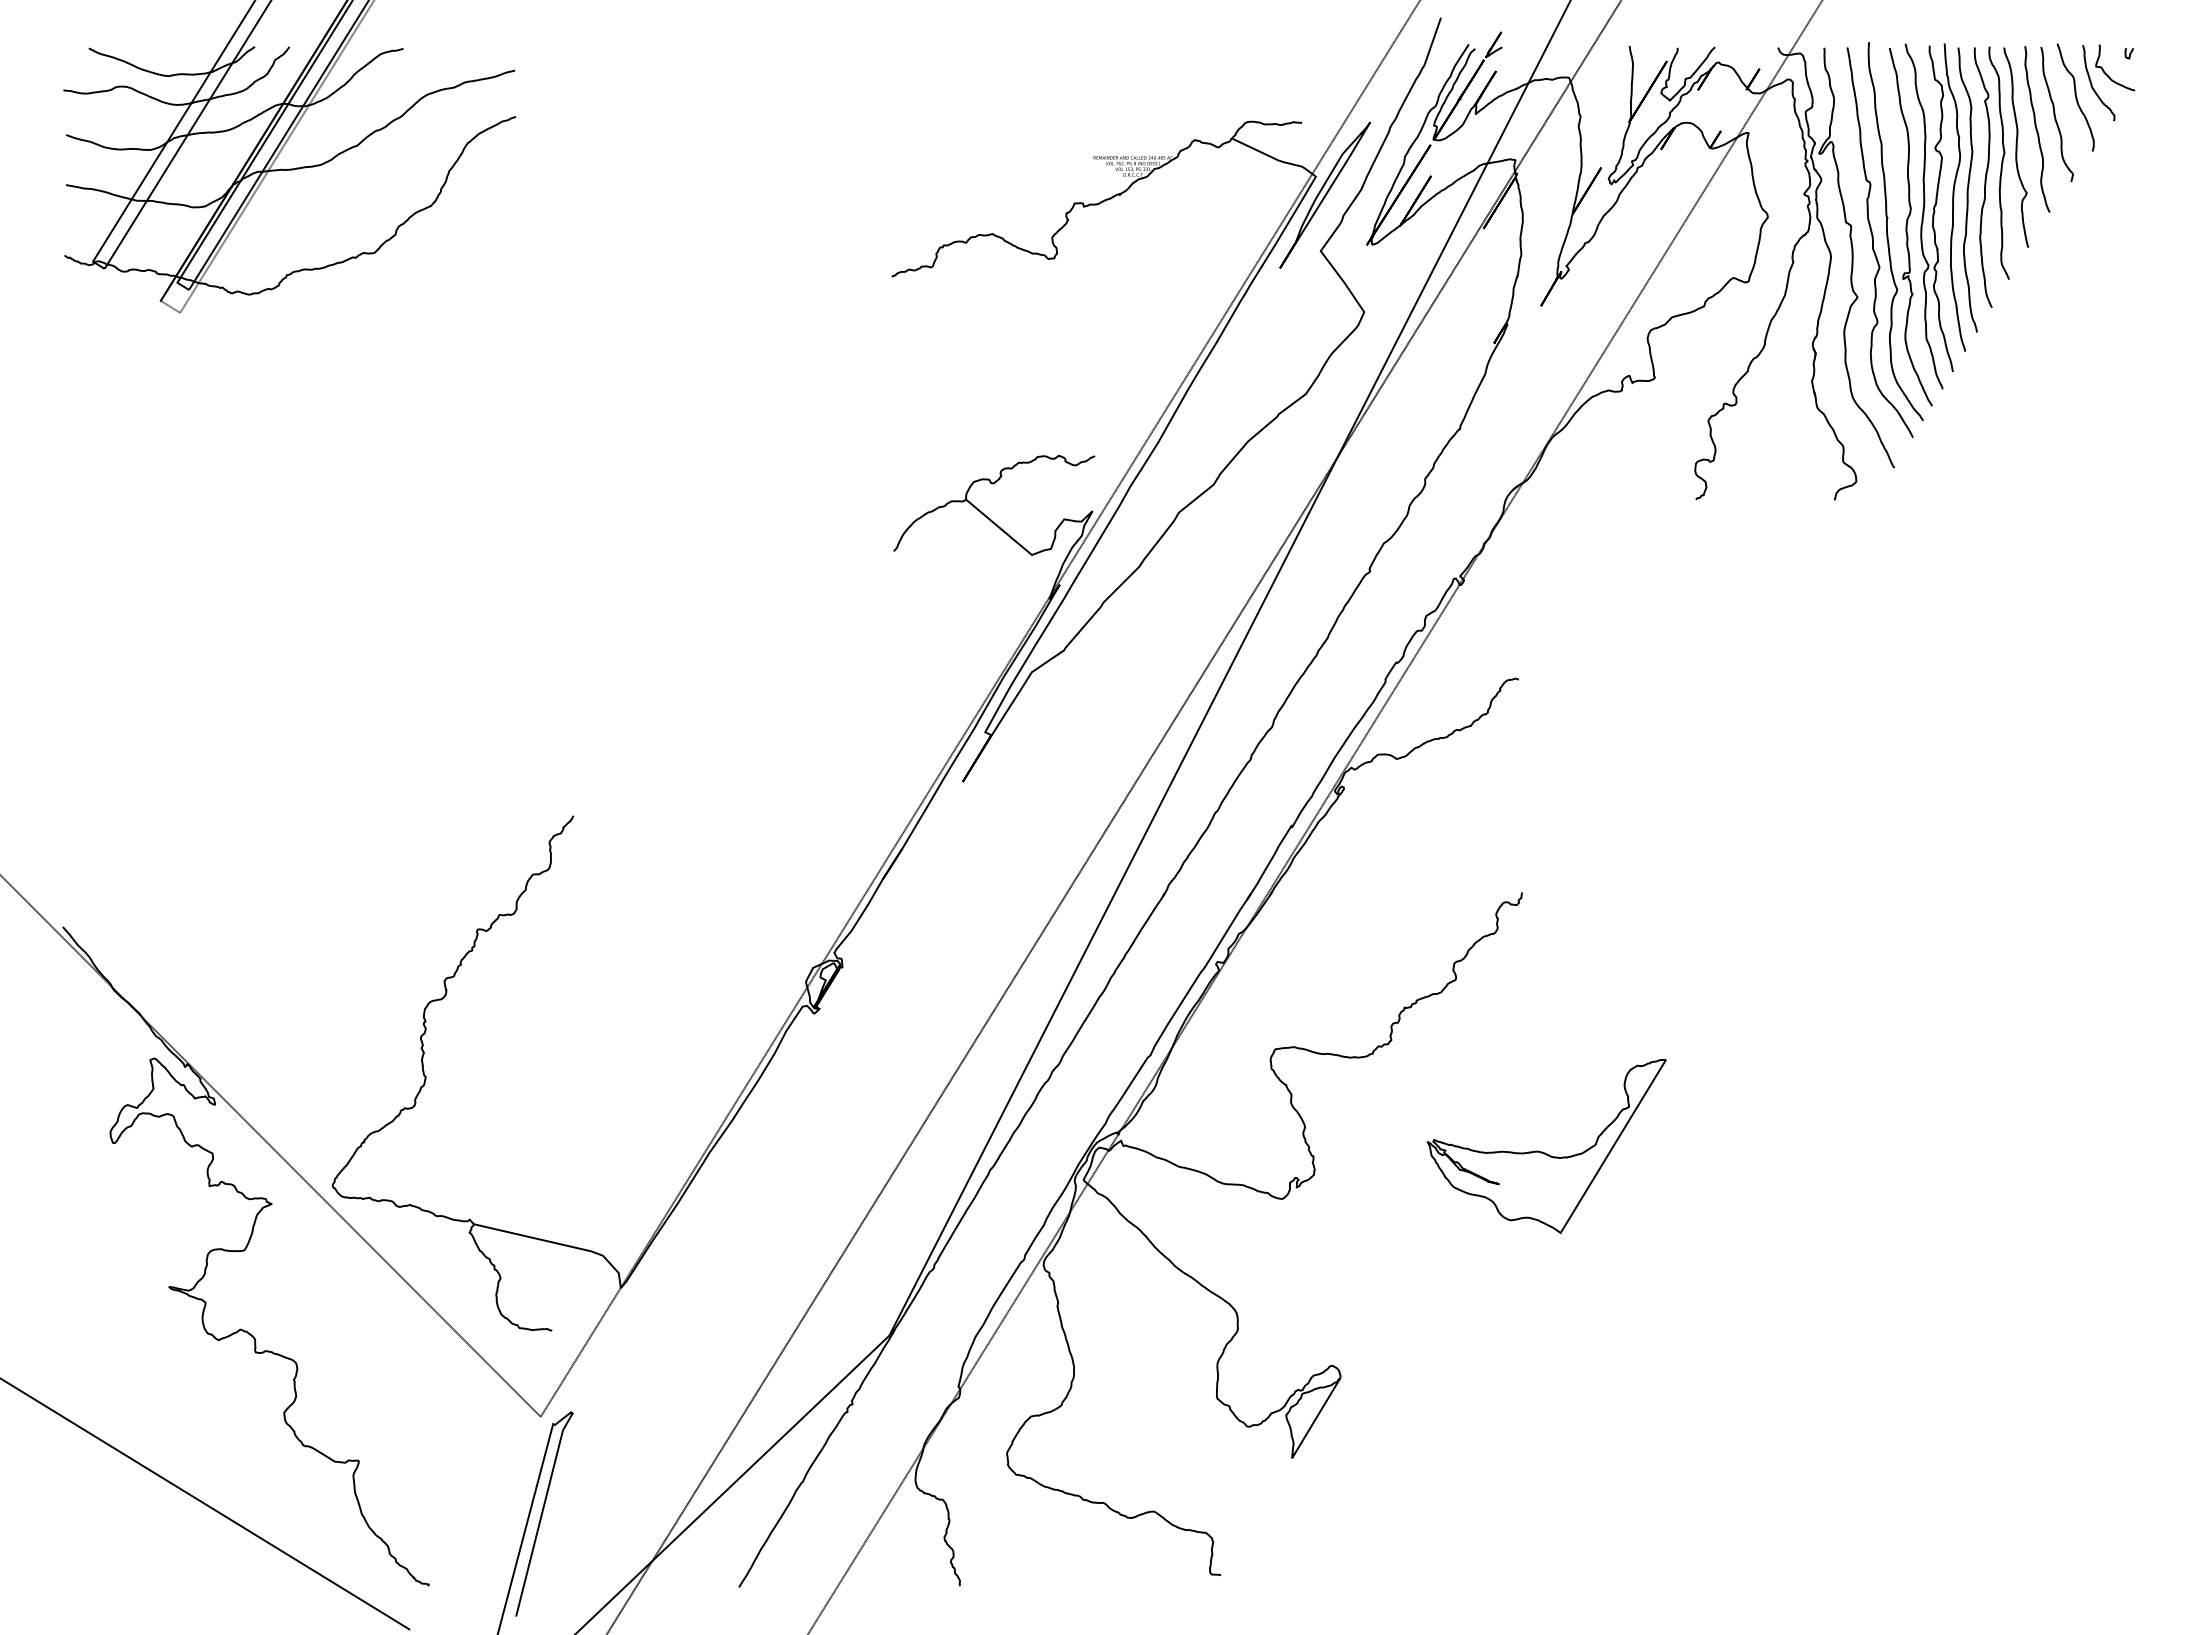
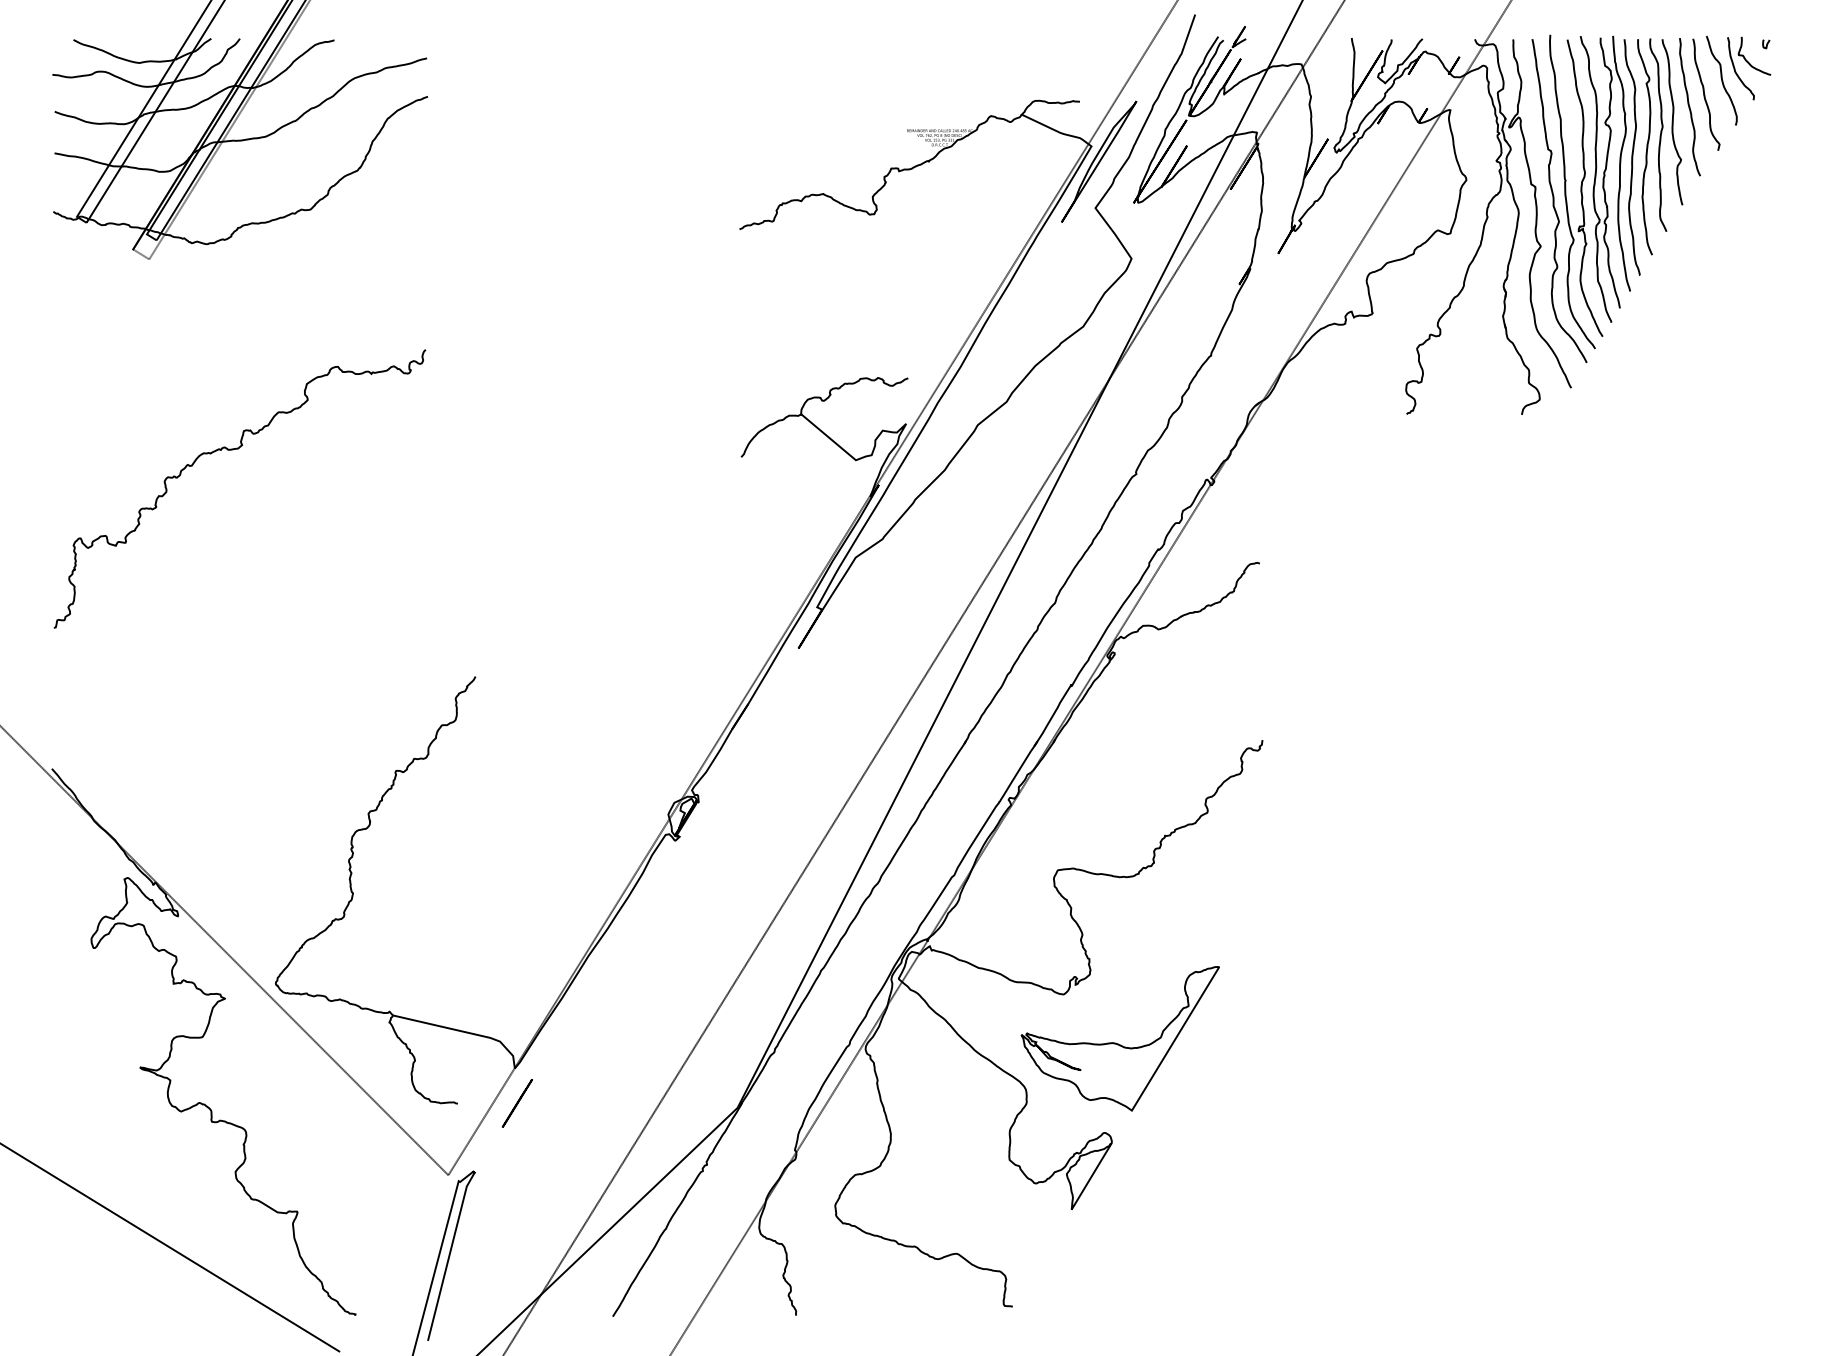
curve: (279, 543) -> (231, 450), added
part: (1545, 1152) -> (1119, 1043), moved
line: (623, 1330) -> (517, 1103), added

